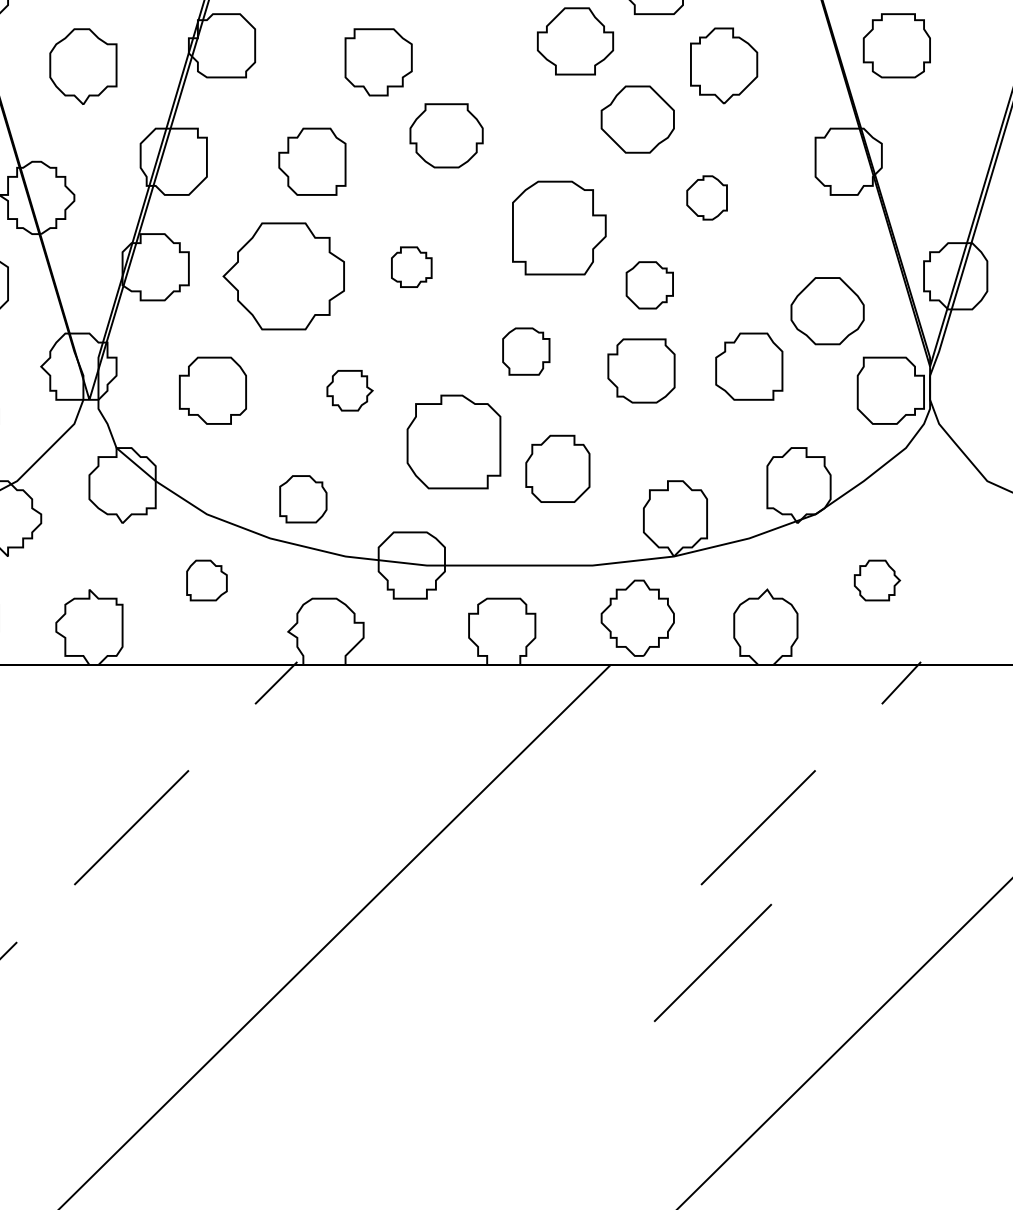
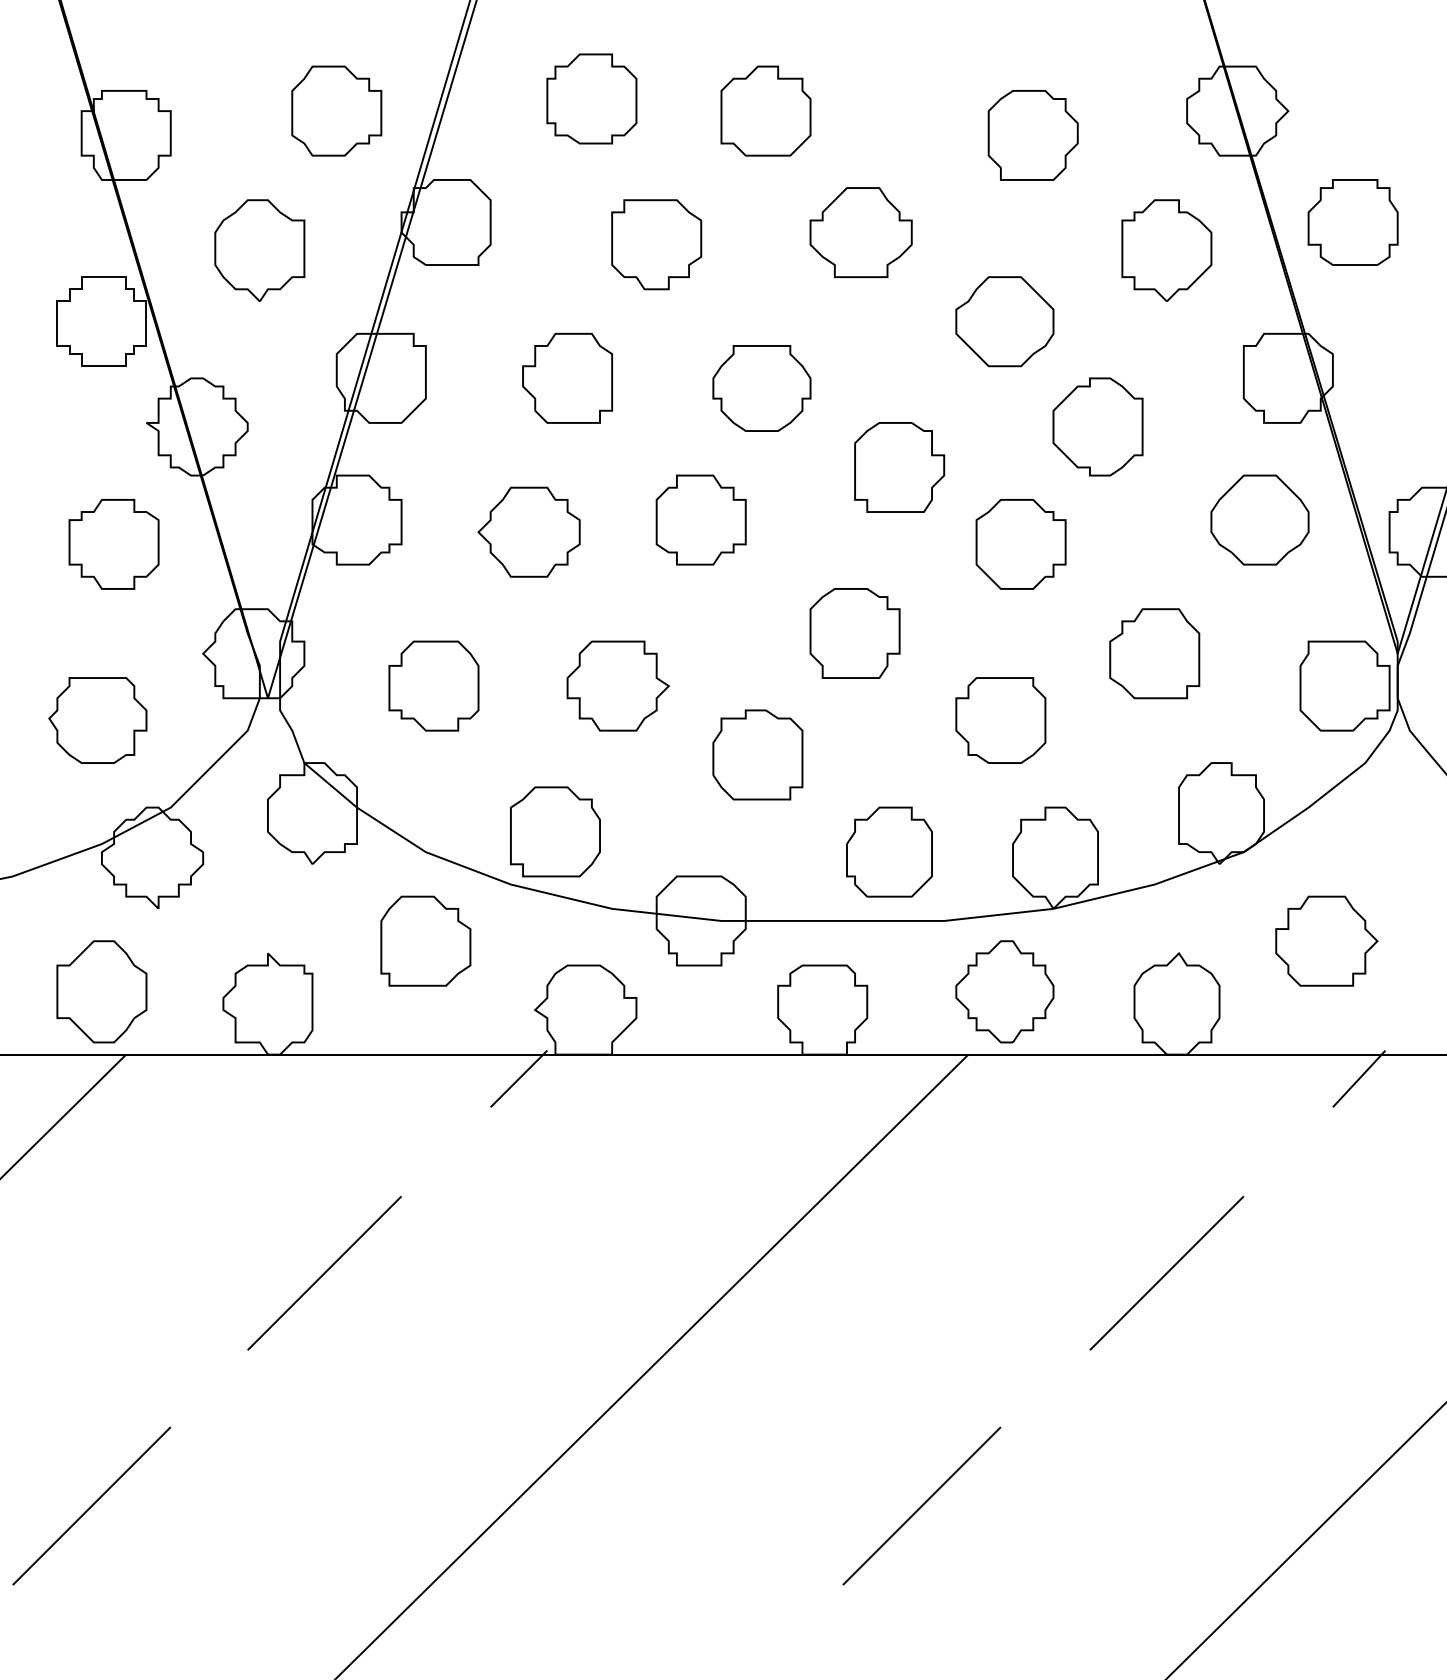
part: (575, 41) -> (860, 232), moved
part: (723, 65) -> (1166, 250), moved
part: (446, 135) -> (761, 388), moved
part: (706, 197) -> (1097, 426), size x1.67
part: (559, 228) -> (899, 467), size x0.71
part: (411, 266) -> (700, 519), size x1.67
part: (283, 275) -> (528, 531), size x0.62
part: (649, 285) -> (1020, 544), size x1.43
part: (827, 310) -> (1259, 519), moved
part: (525, 351) -> (854, 633), size x1.43
part: (641, 370) -> (1000, 720), moved
part: (349, 390) -> (617, 685), size x1.67
part: (453, 441) -> (757, 754), size x0.71
part: (557, 468) -> (889, 851), moved
part: (303, 498) -> (555, 831), size x1.43
part: (206, 580) -> (425, 940), size x1.67
part: (877, 580) -> (1326, 940), size x1.67
line: (712, 962) -> (921, 1505), moved

